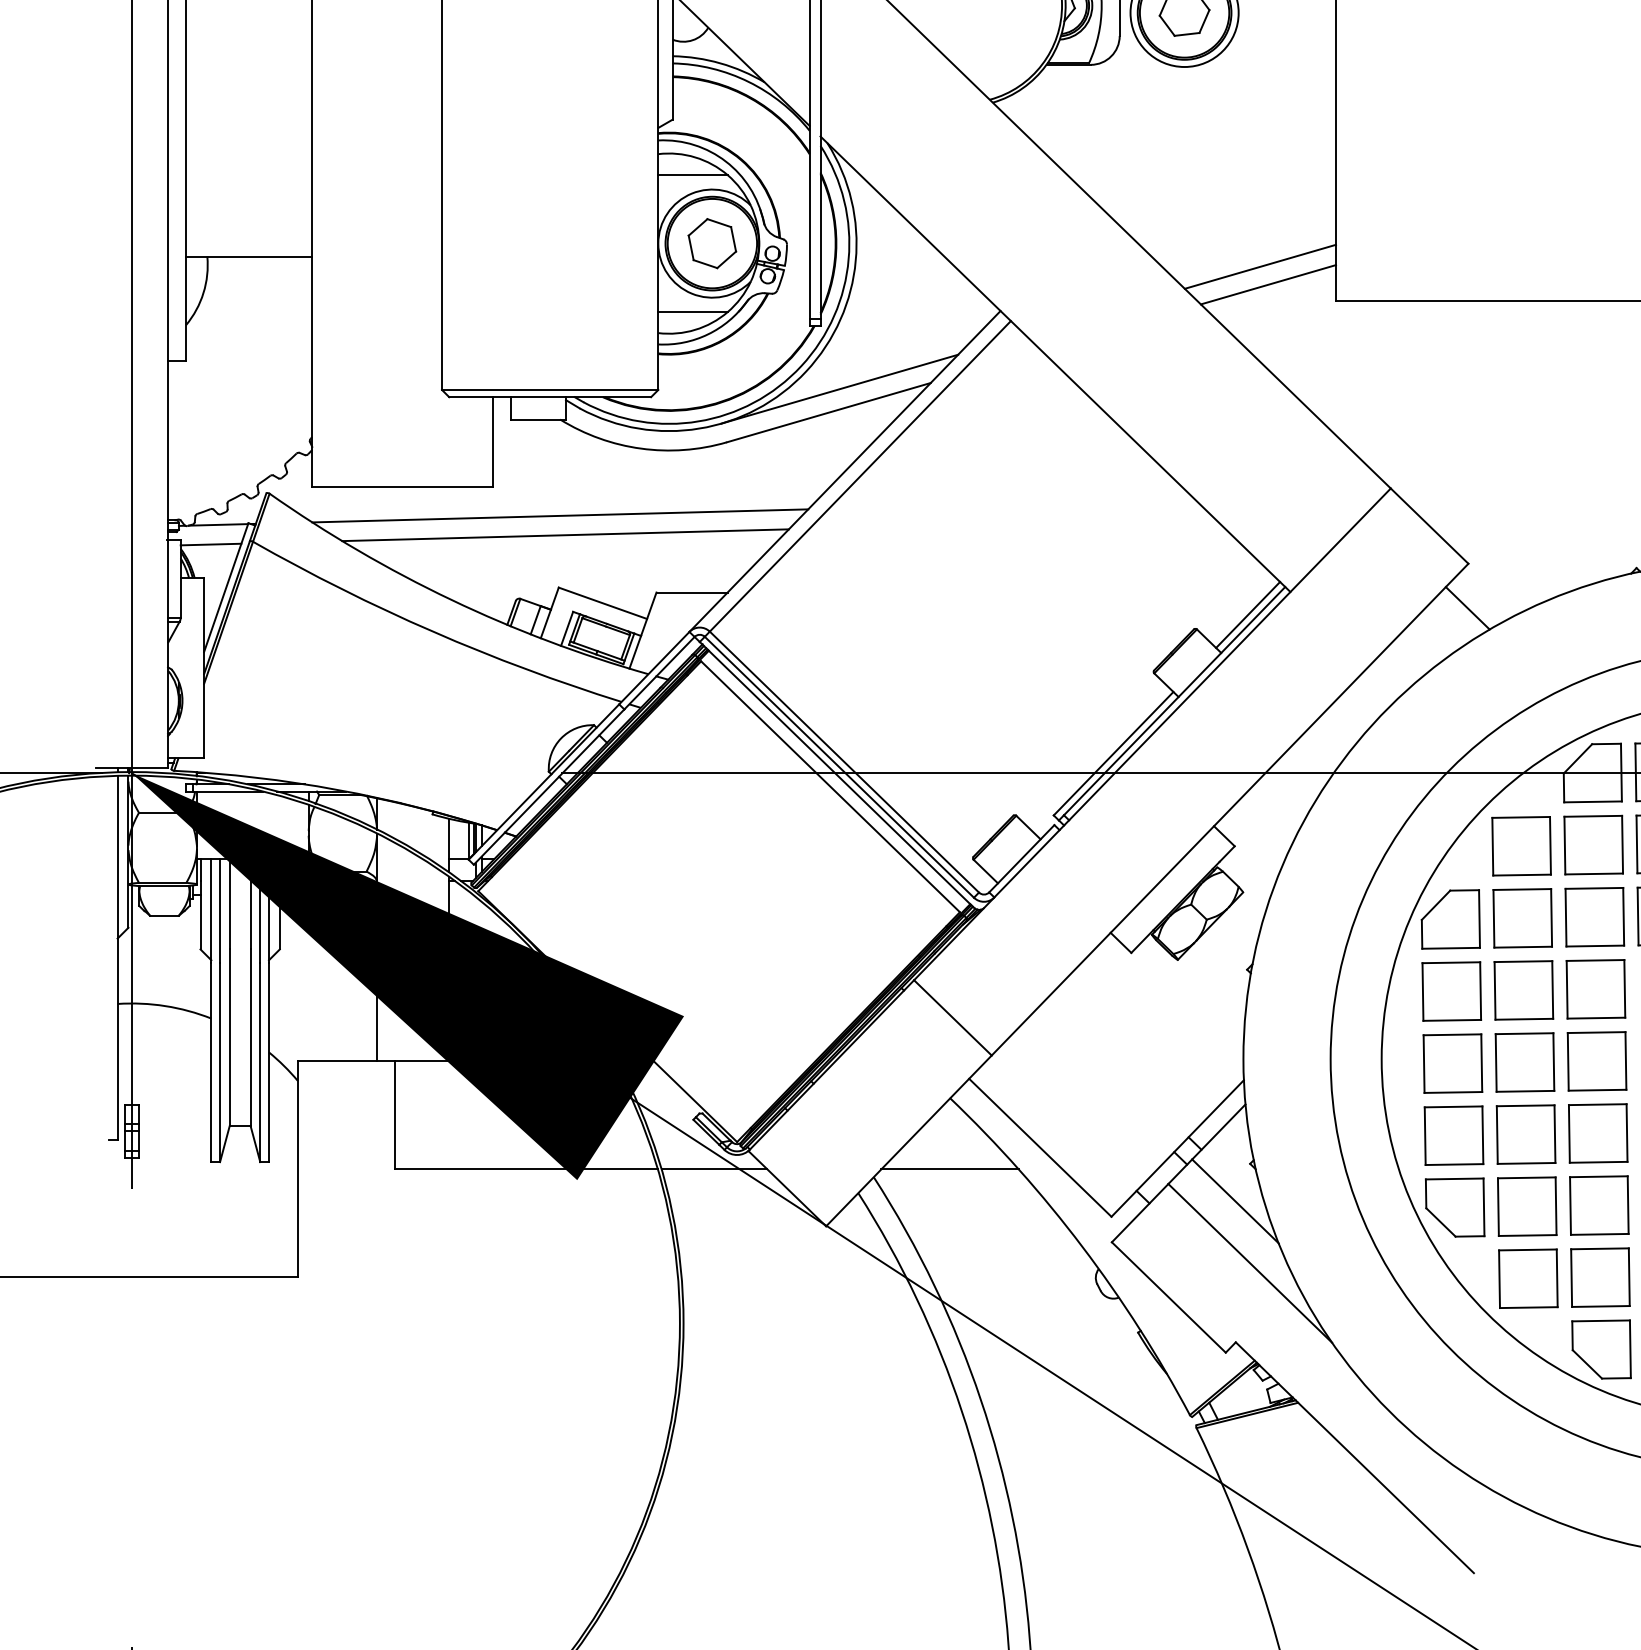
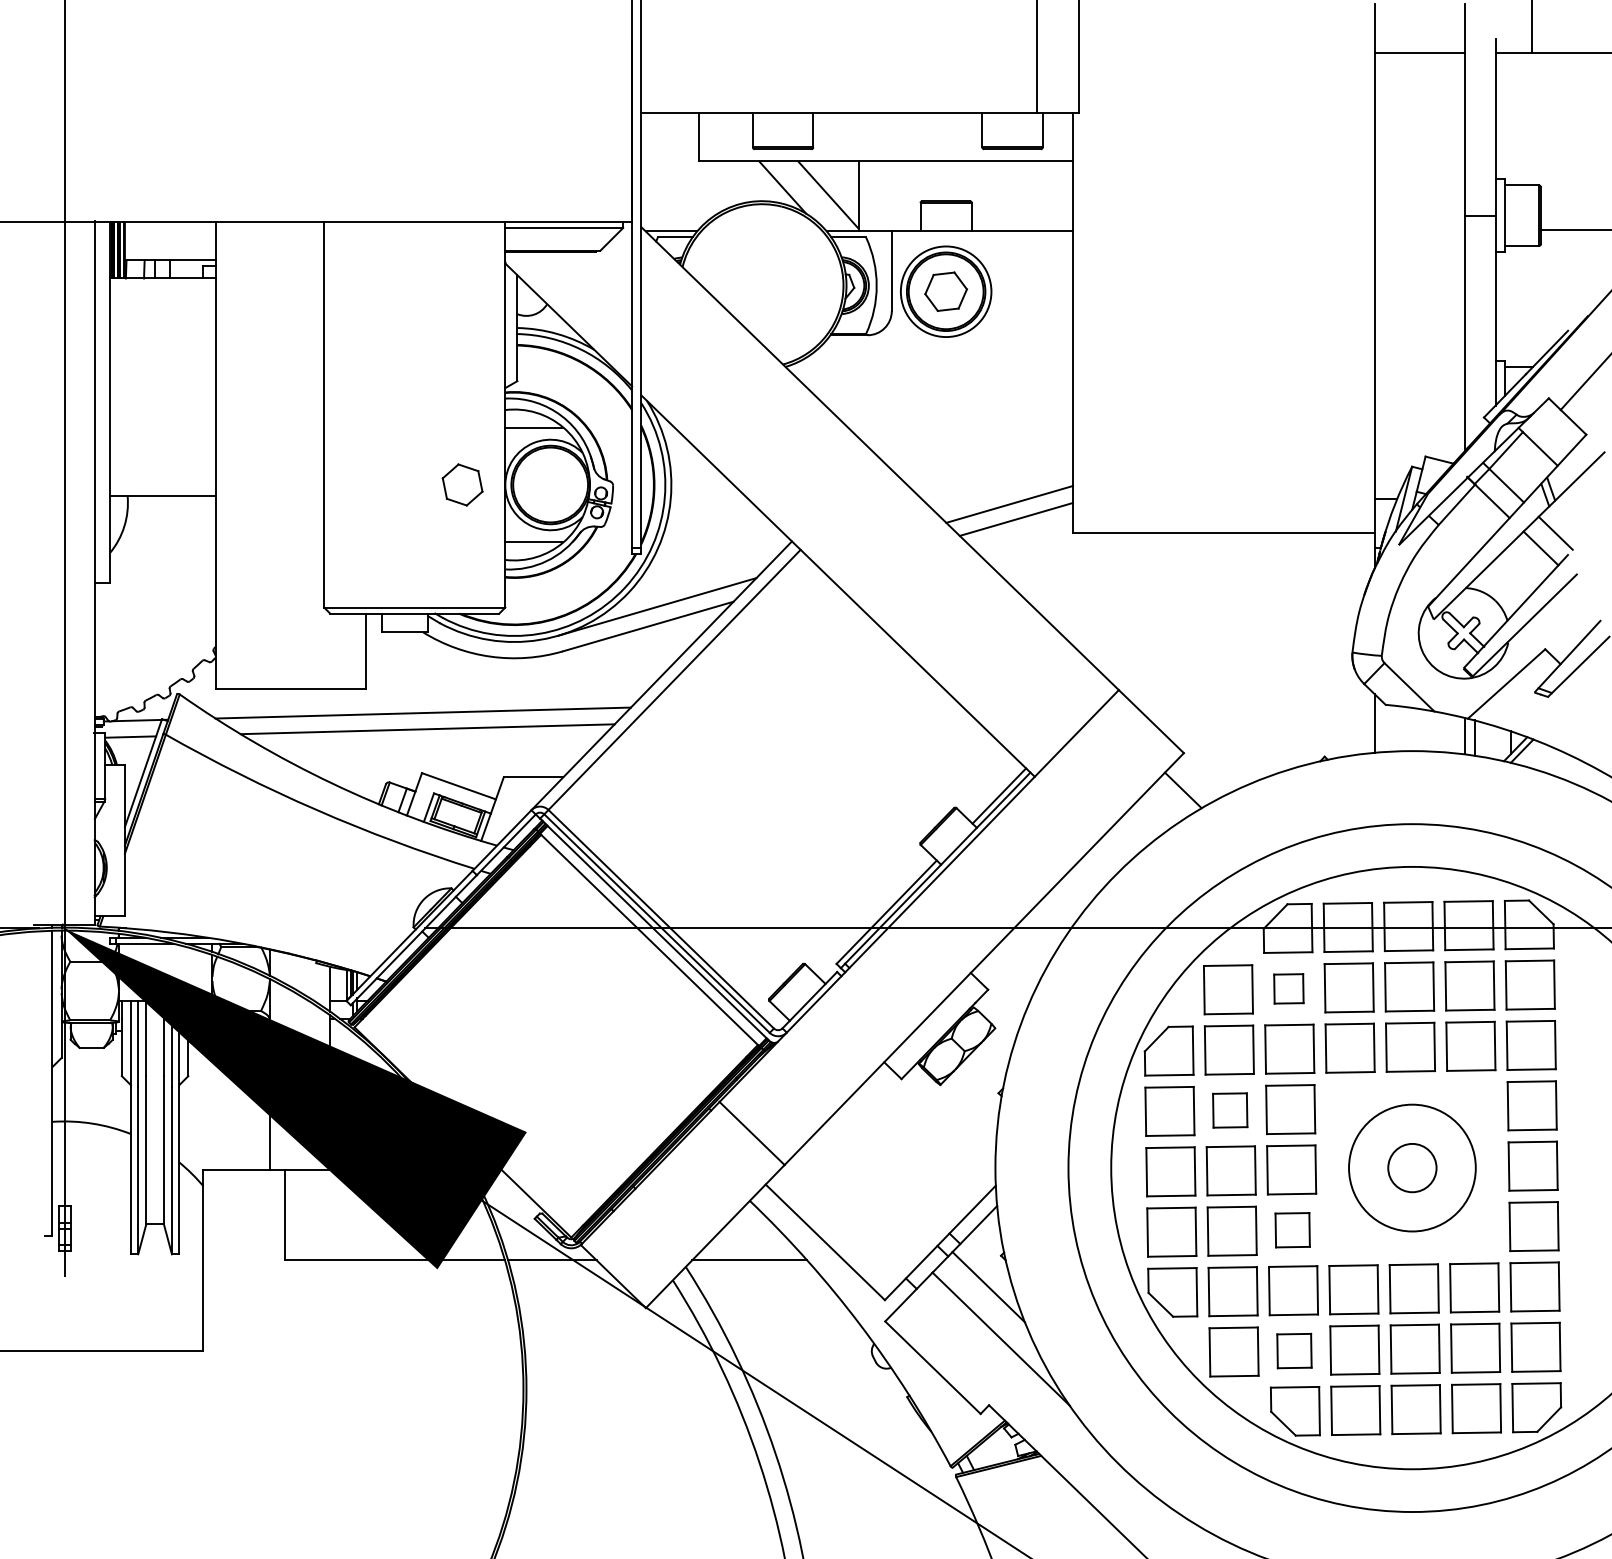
part: (712, 243) -> (462, 484), moved
part: (1593, 844) -> (1288, 988), size x0.6
part: (1522, 990) -> (1229, 1110), size x0.7
part: (1598, 1132) -> (1292, 1229), size x0.7
part: (1600, 1276) -> (1294, 1350), size x0.7

